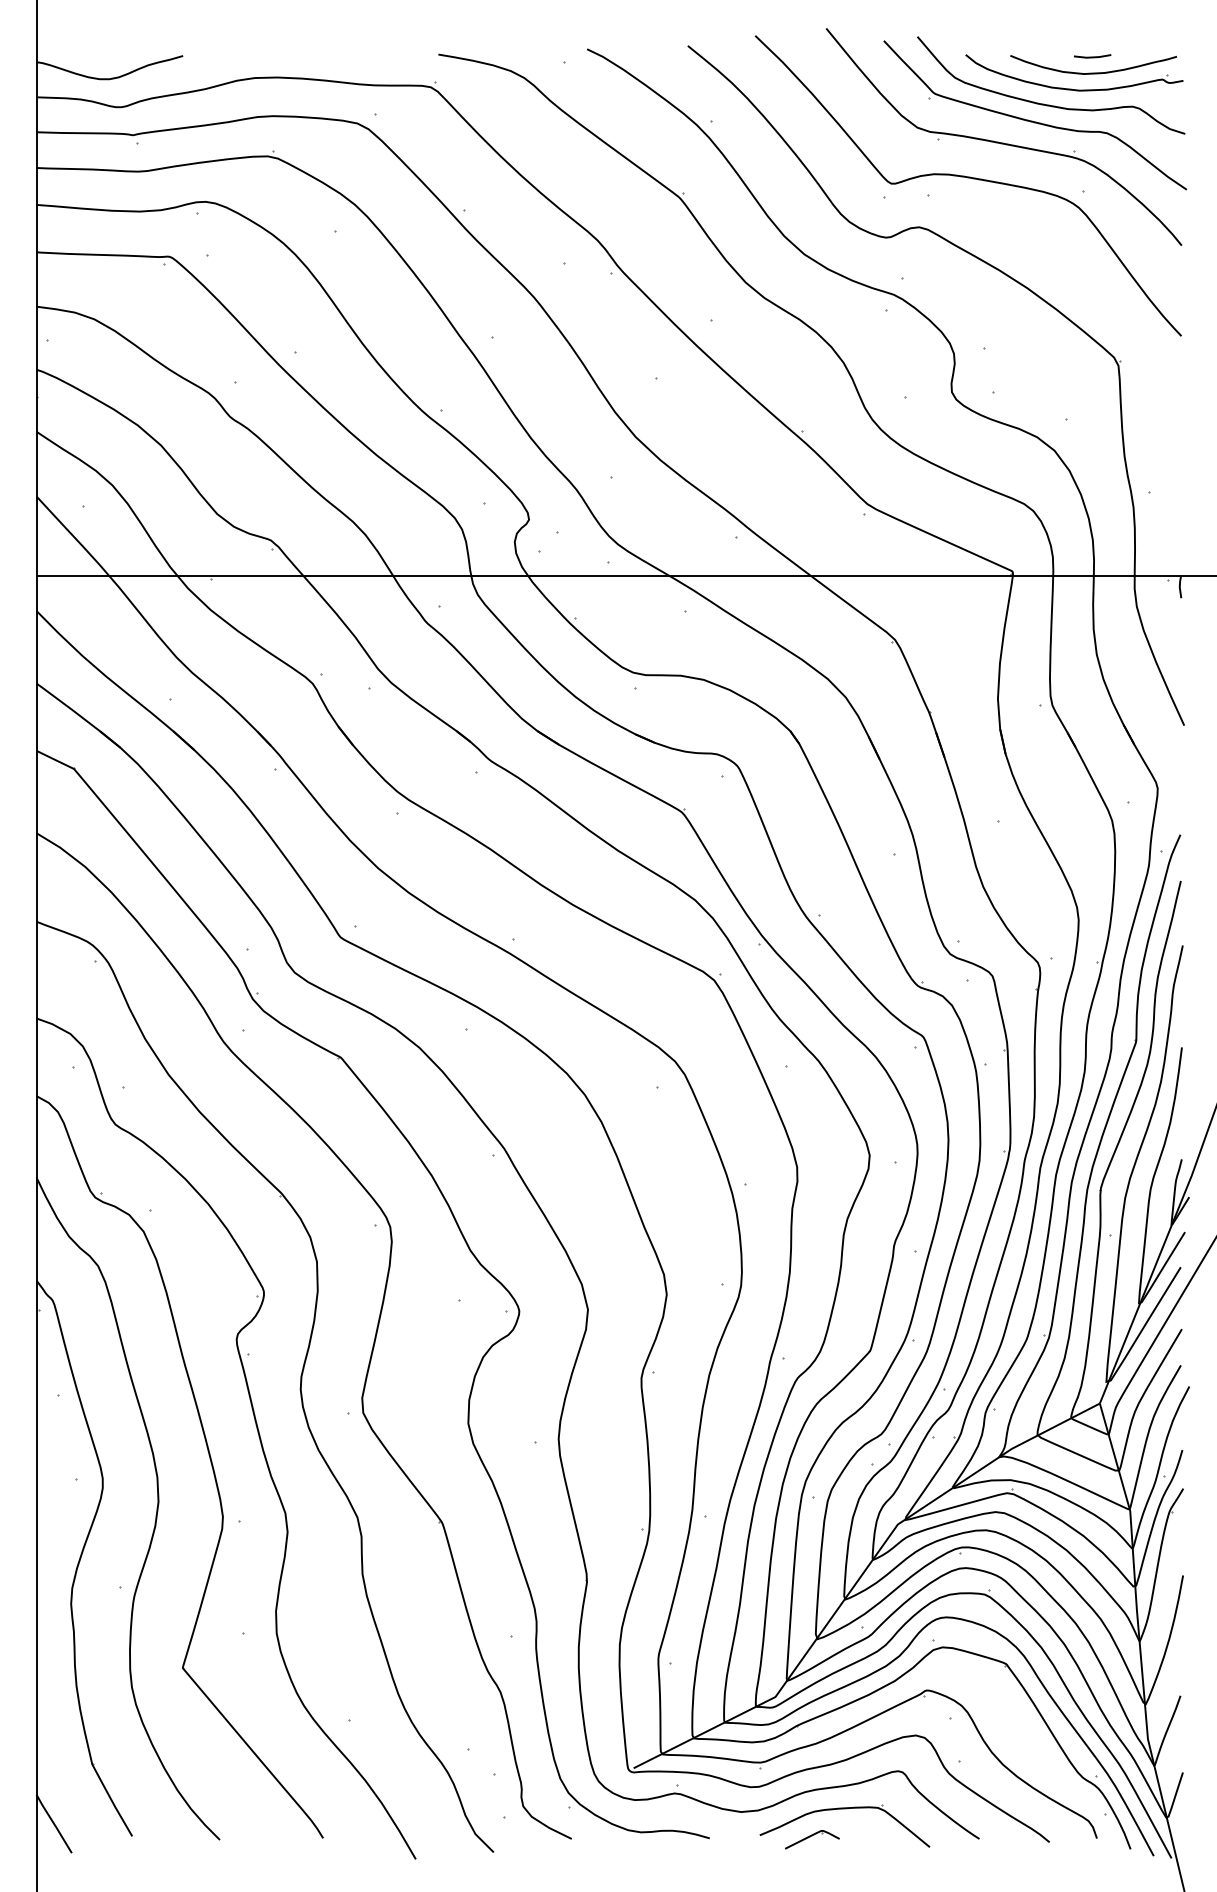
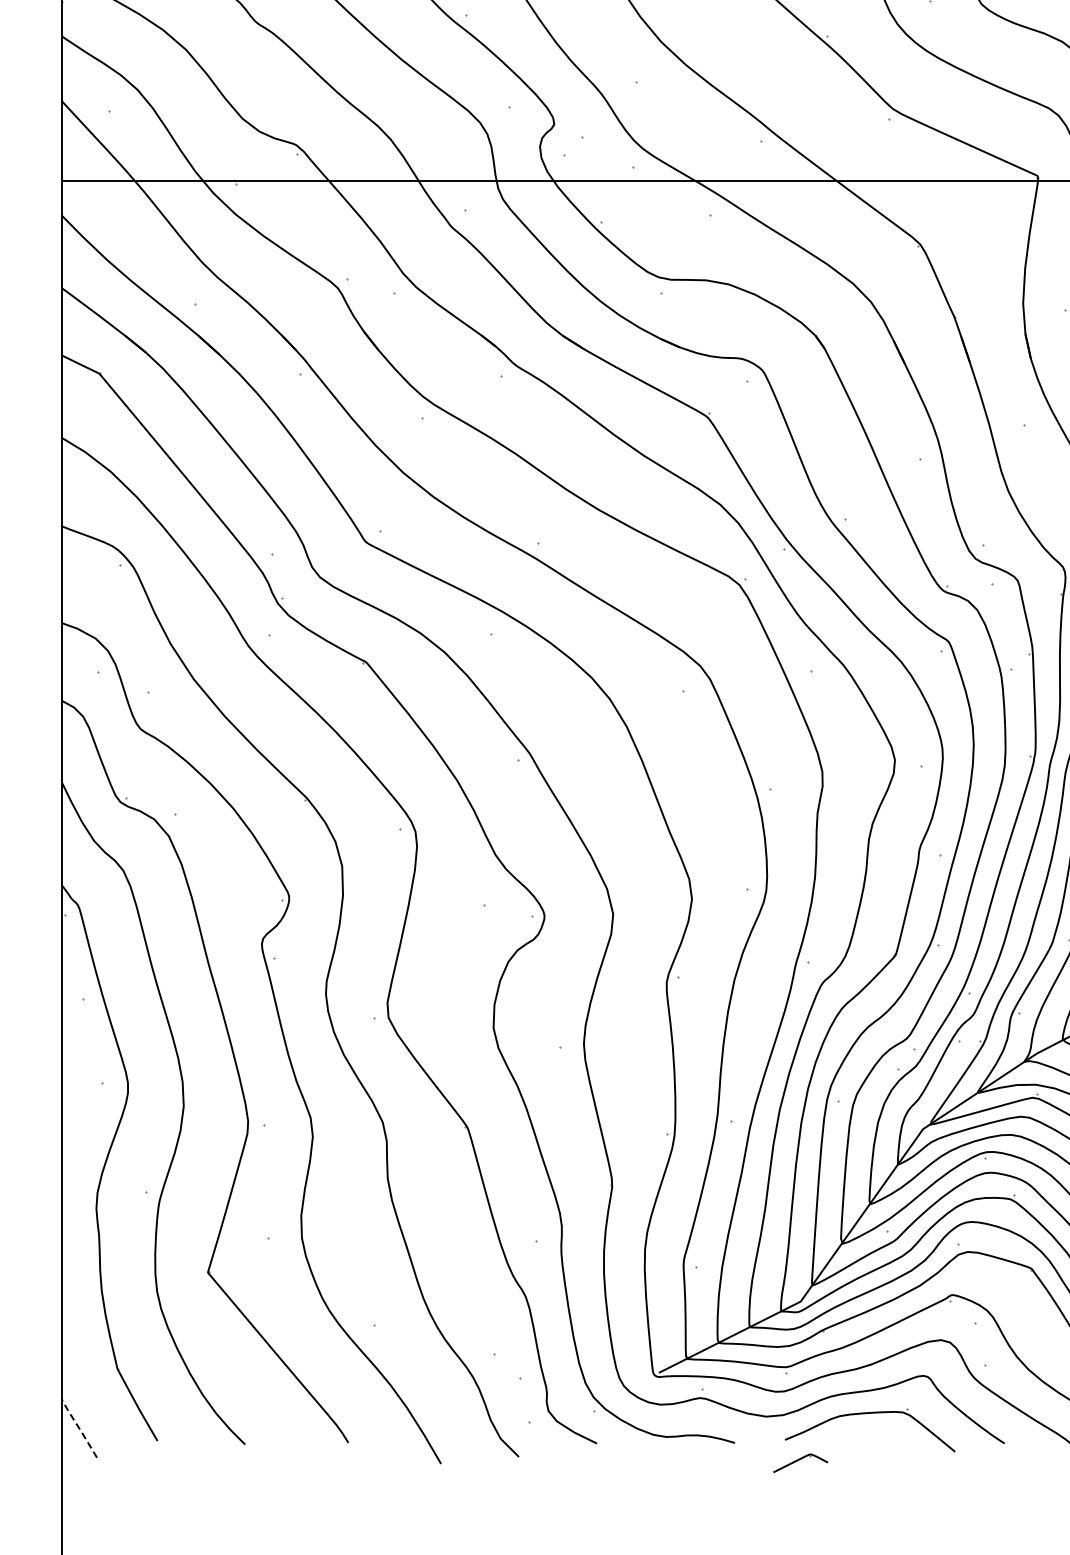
line: (53, 1823) -> (78, 1428), solid -> dashed
part: (812, 1839) -> (800, 1463), moved

